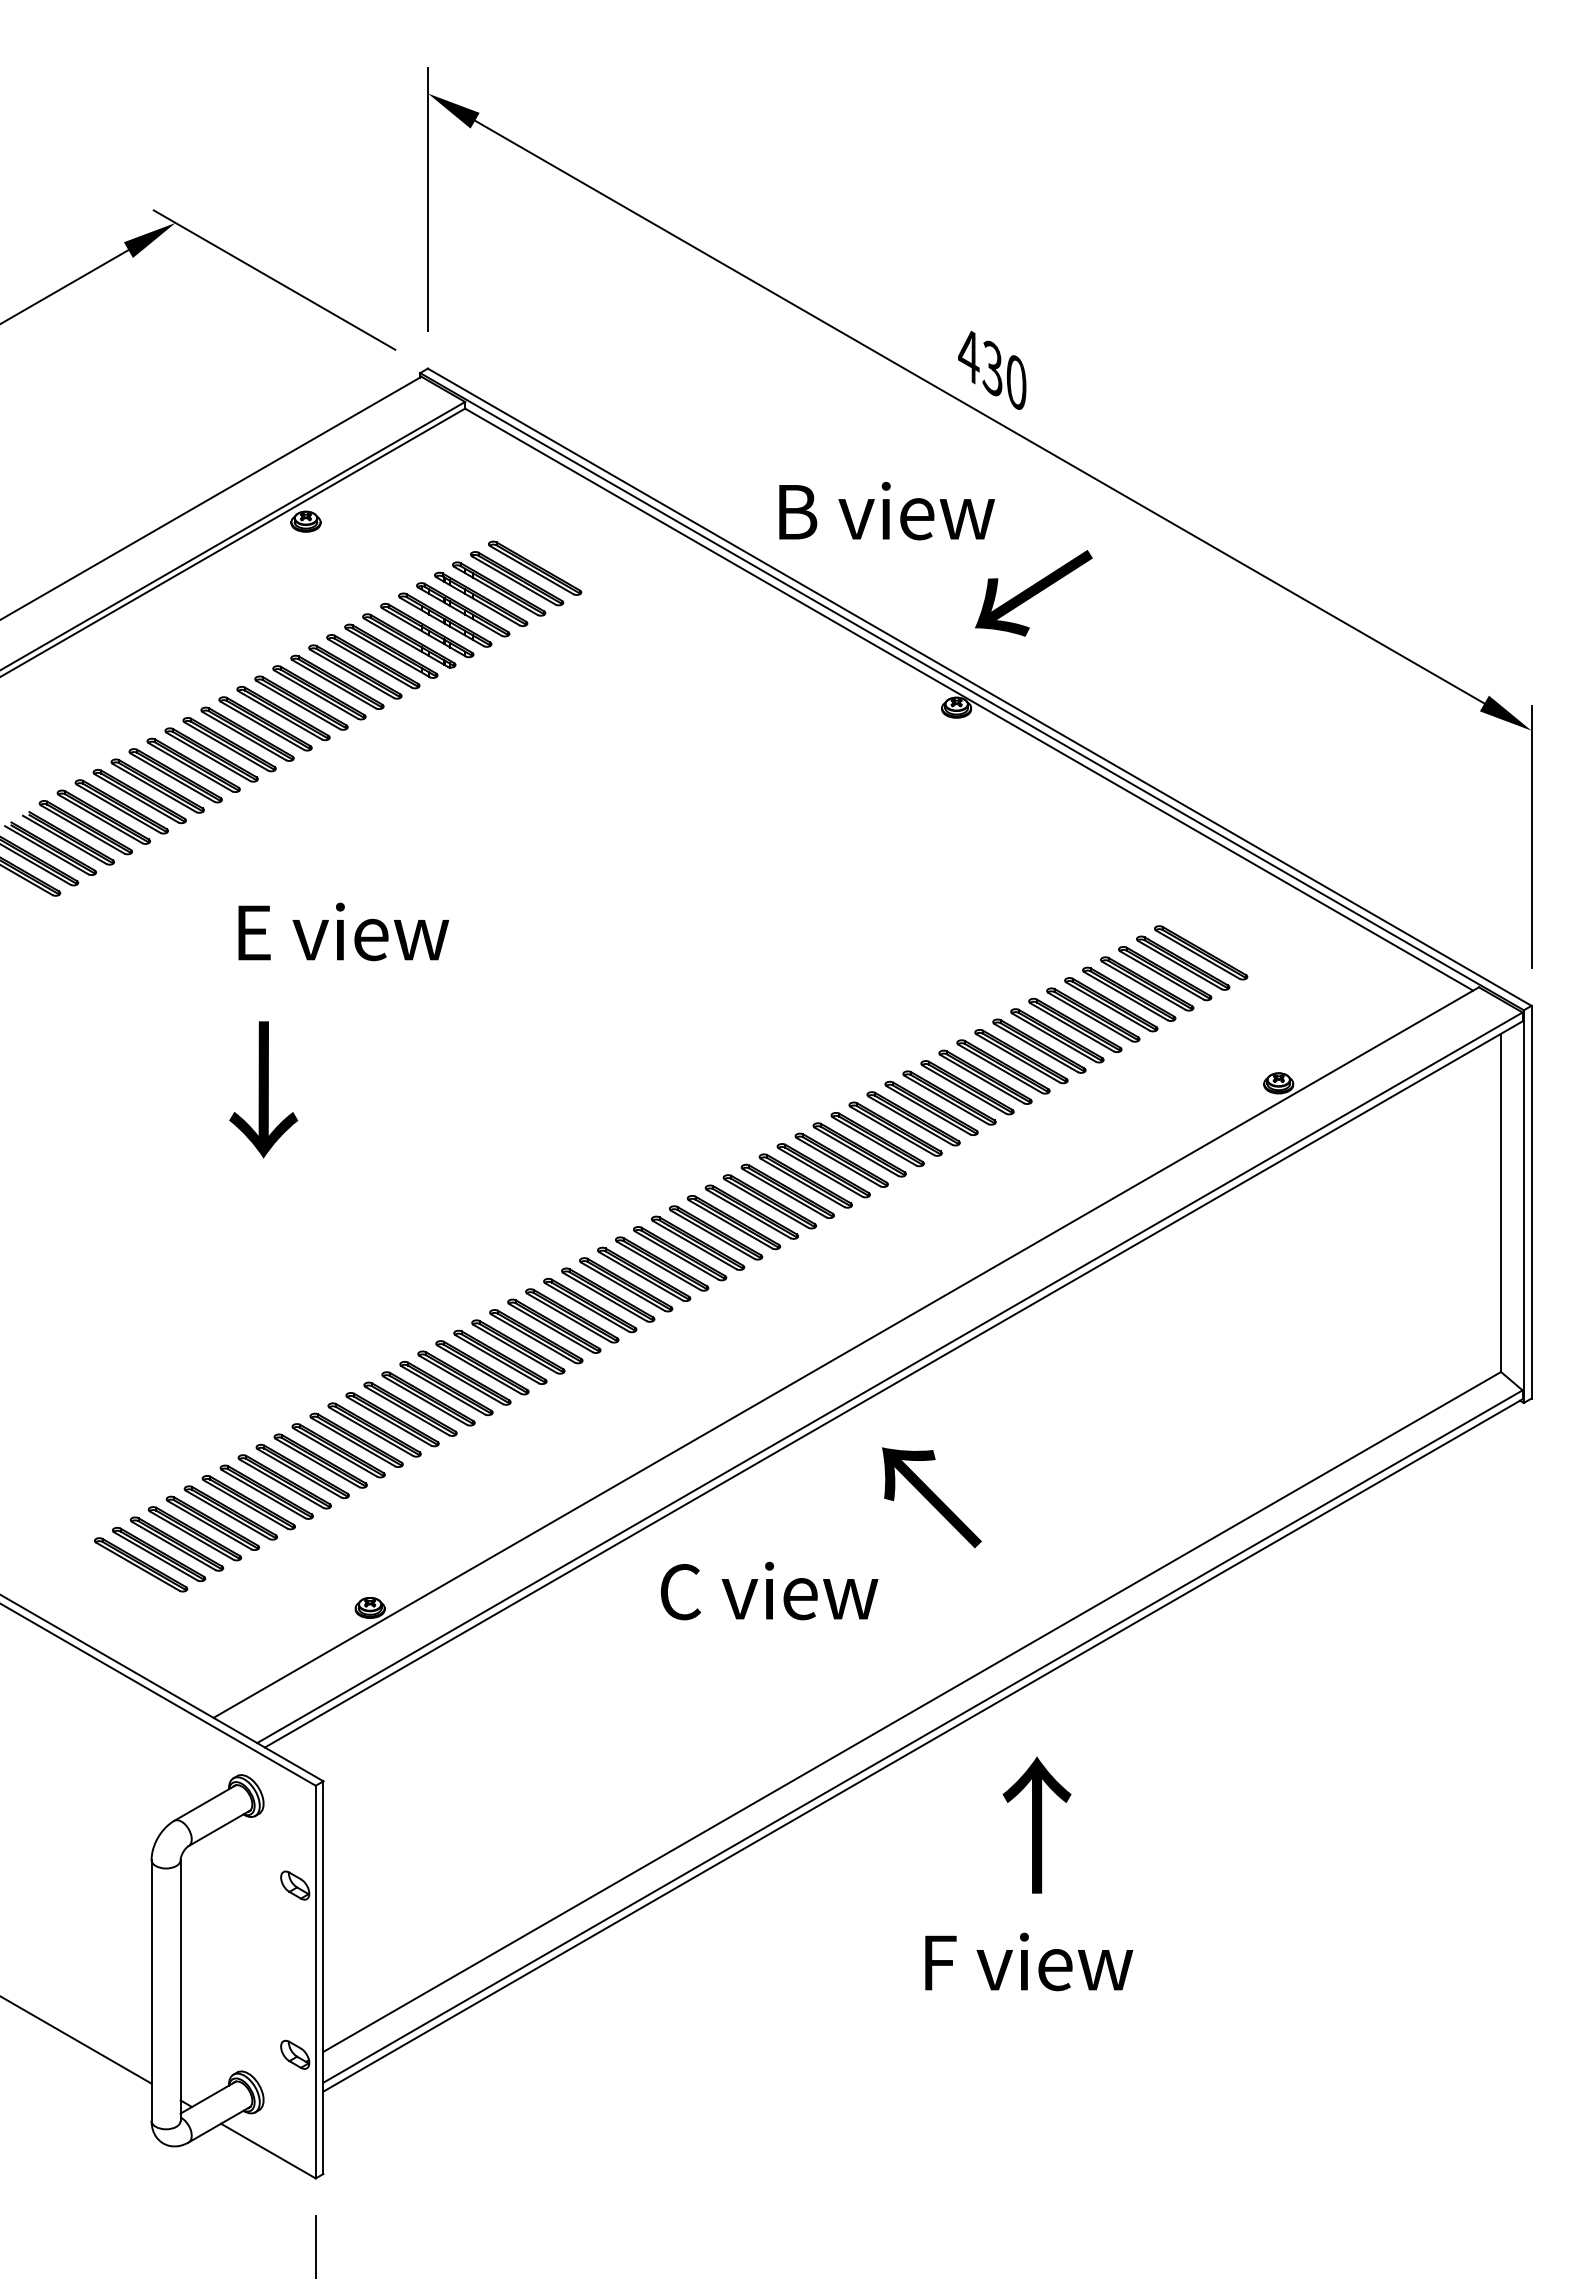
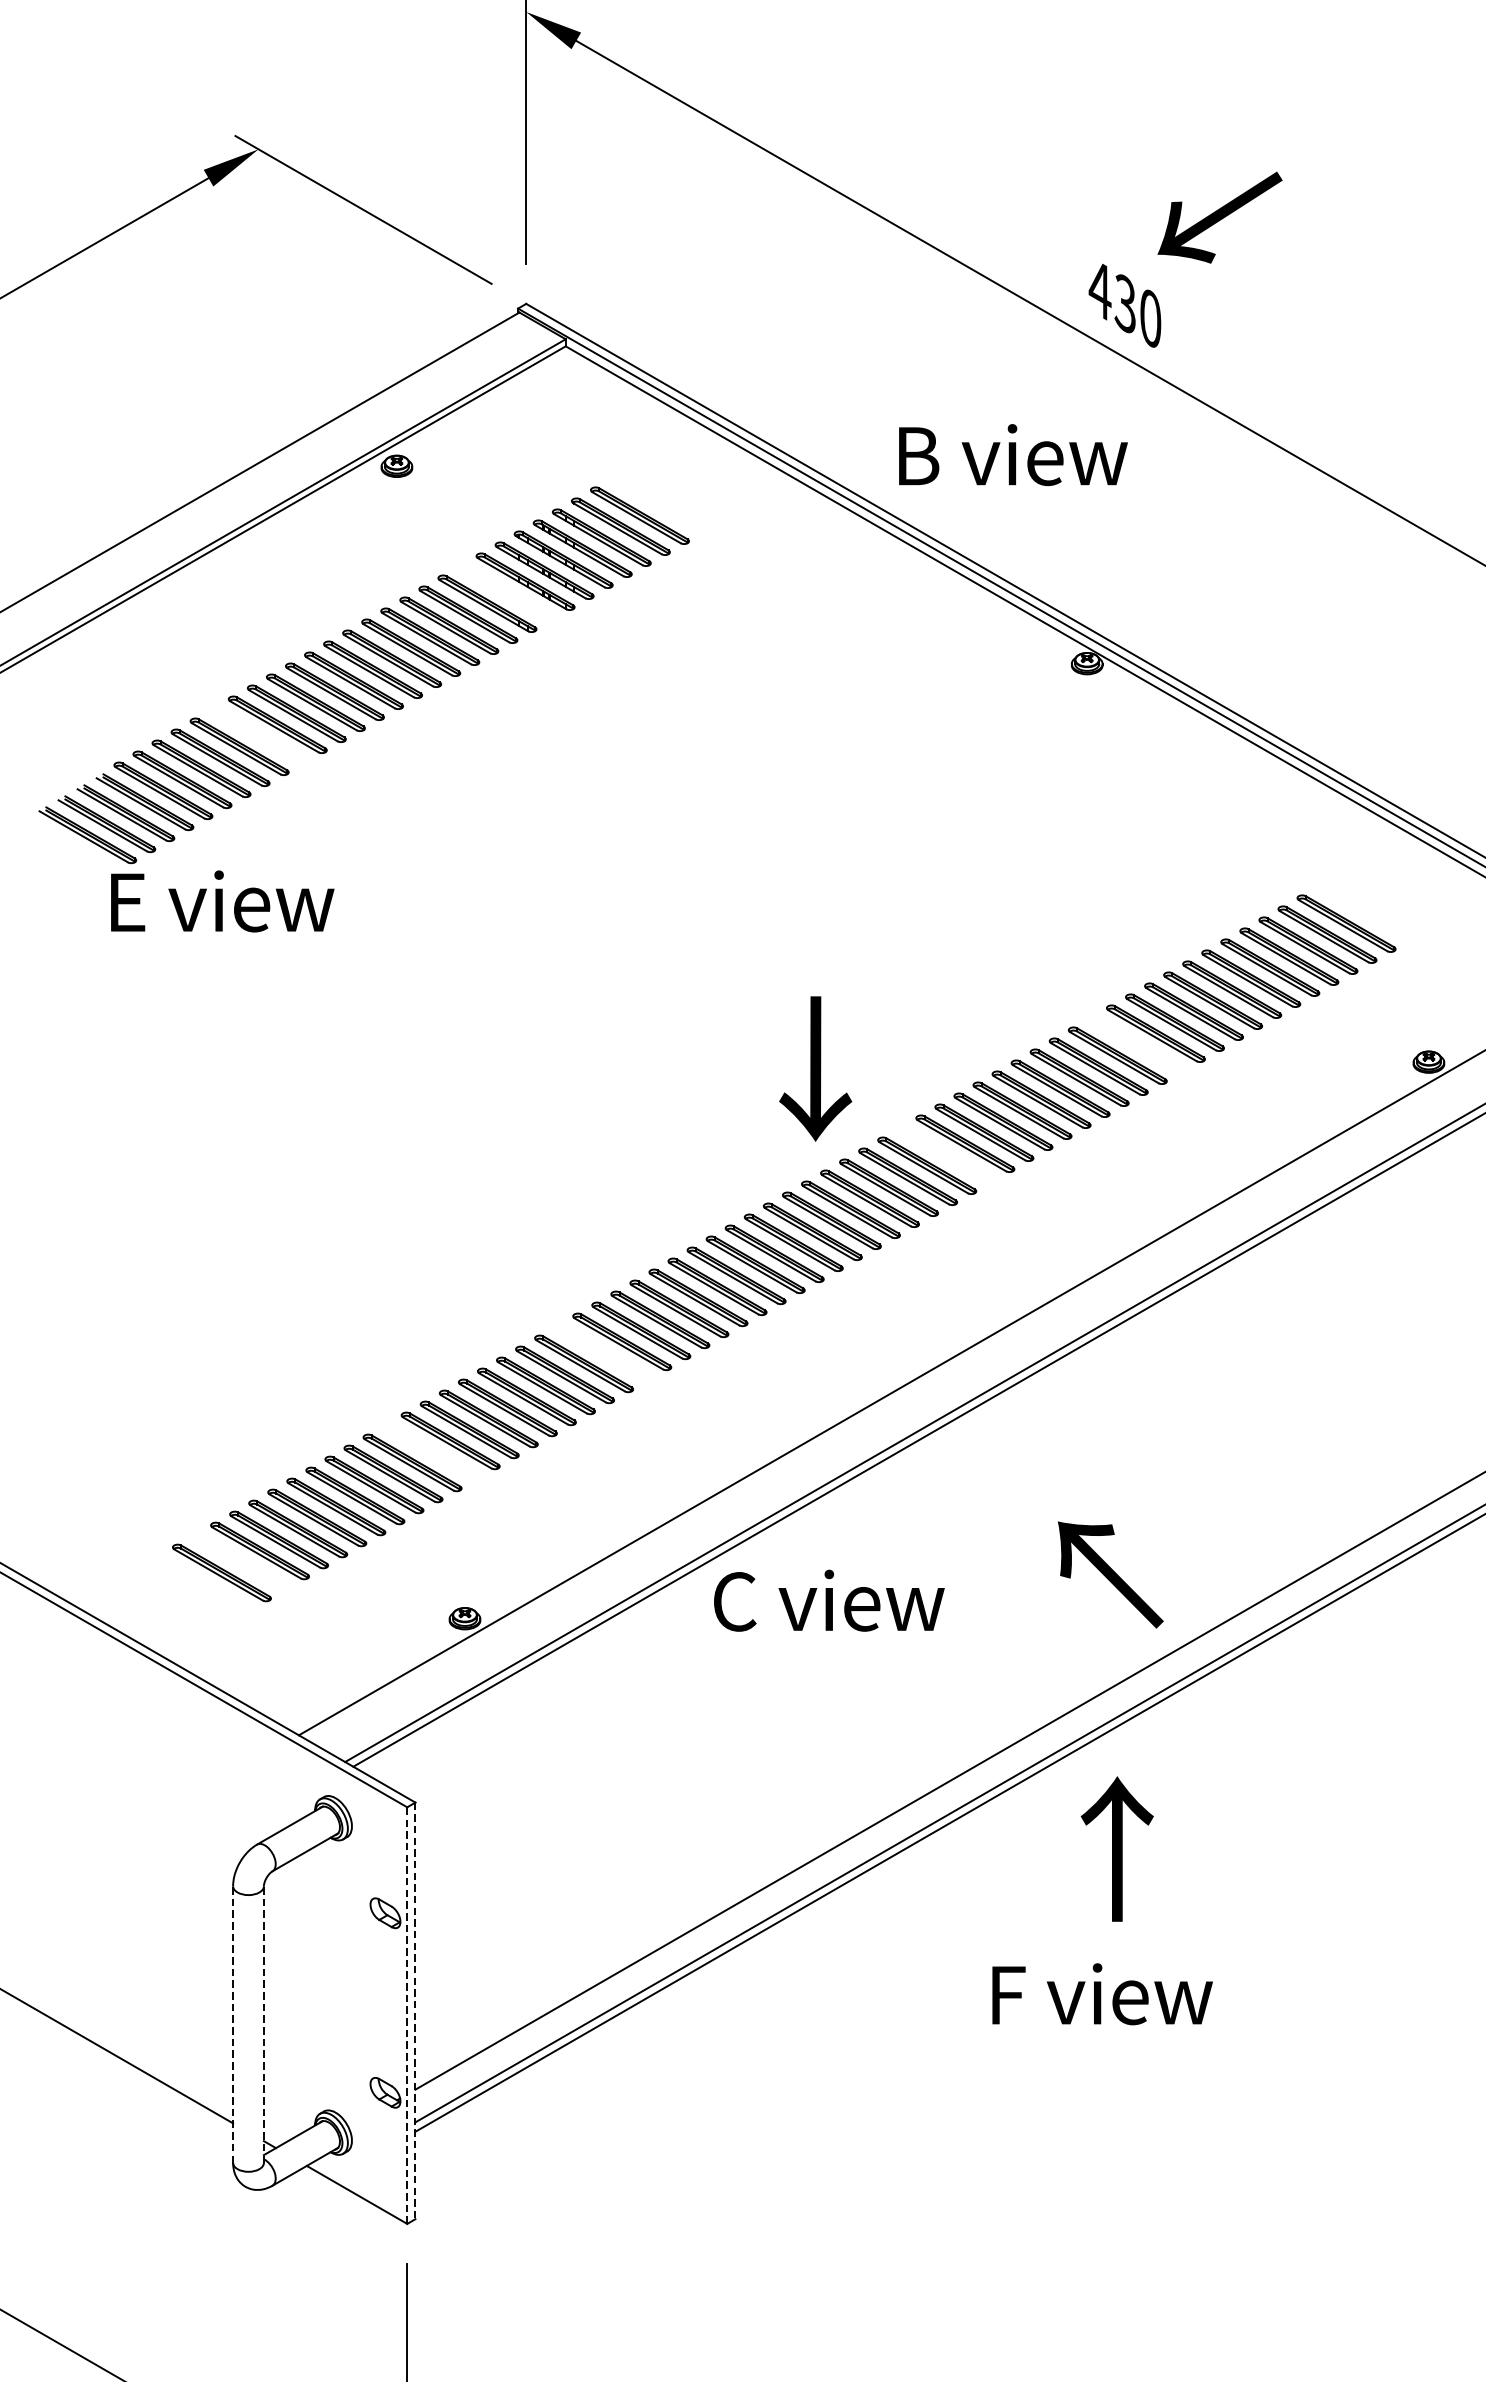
text: (1033, 593) -> (1219, 217), moved
part: (409, 640) -> (506, 592), removed
part: (175, 775) -> (258, 735), removed
text: (343, 931) -> (222, 901), moved
part: (1003, 1066) -> (1136, 1044), removed
text: (263, 1089) -> (815, 1068), moved
part: (823, 1170) -> (945, 1154), removed
part: (500, 1356) -> (603, 1351), removed
part: (338, 1450) -> (431, 1451), removed
text: (931, 1497) -> (1110, 1574), moved
part: (159, 1554) -> (241, 1561), removed
text: (769, 1590) -> (829, 1600), moved
text: (1036, 1824) -> (1116, 1848), moved
text: (1029, 1961) -> (1102, 1993), moved
line: (323, 1978) -> (415, 2011), solid -> dashed
line: (315, 1981) -> (407, 2014), solid -> dashed
line: (151, 1990) -> (233, 2024), solid -> dashed
line: (180, 1990) -> (263, 2024), solid -> dashed

